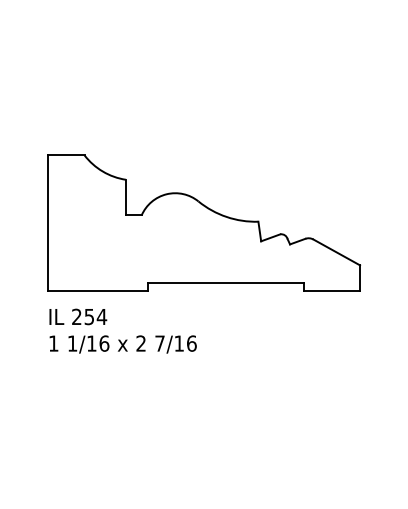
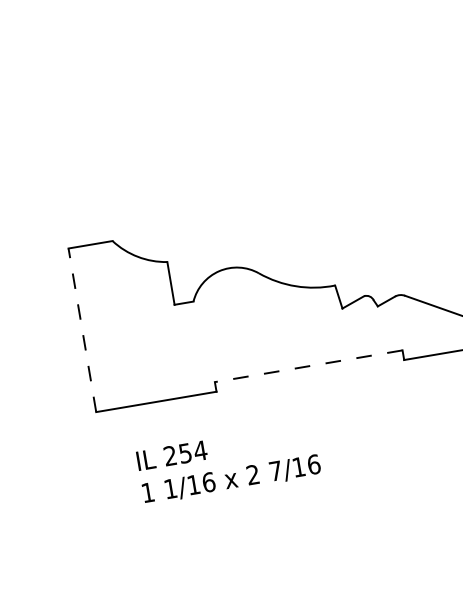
line: (47, 222) -> (81, 329), solid -> dashed
line: (225, 283) -> (308, 366), solid -> dashed
text: (122, 330) -> (227, 462), moved

